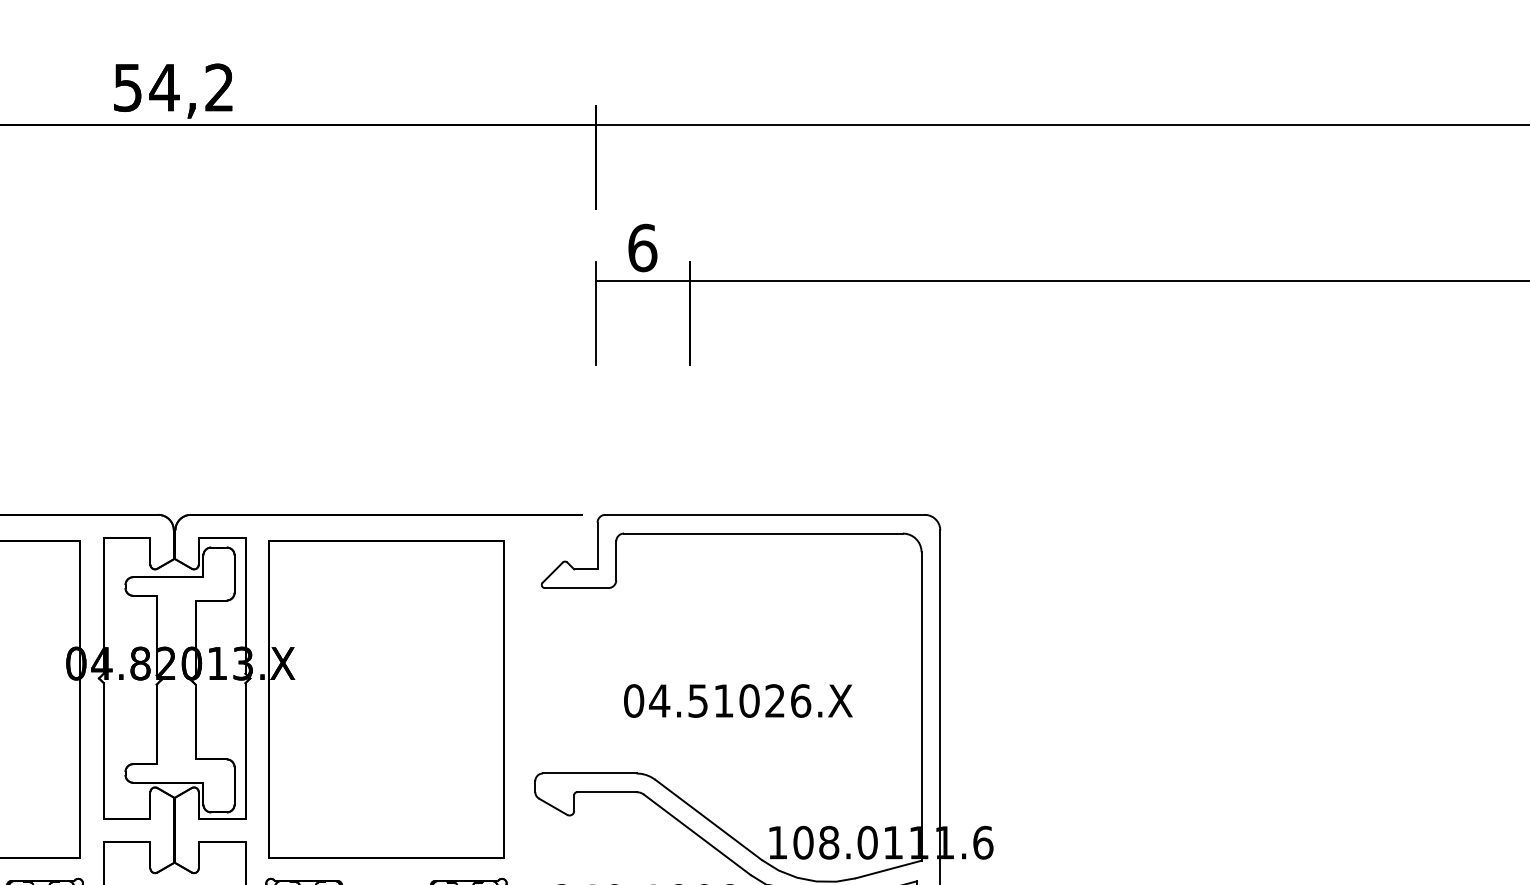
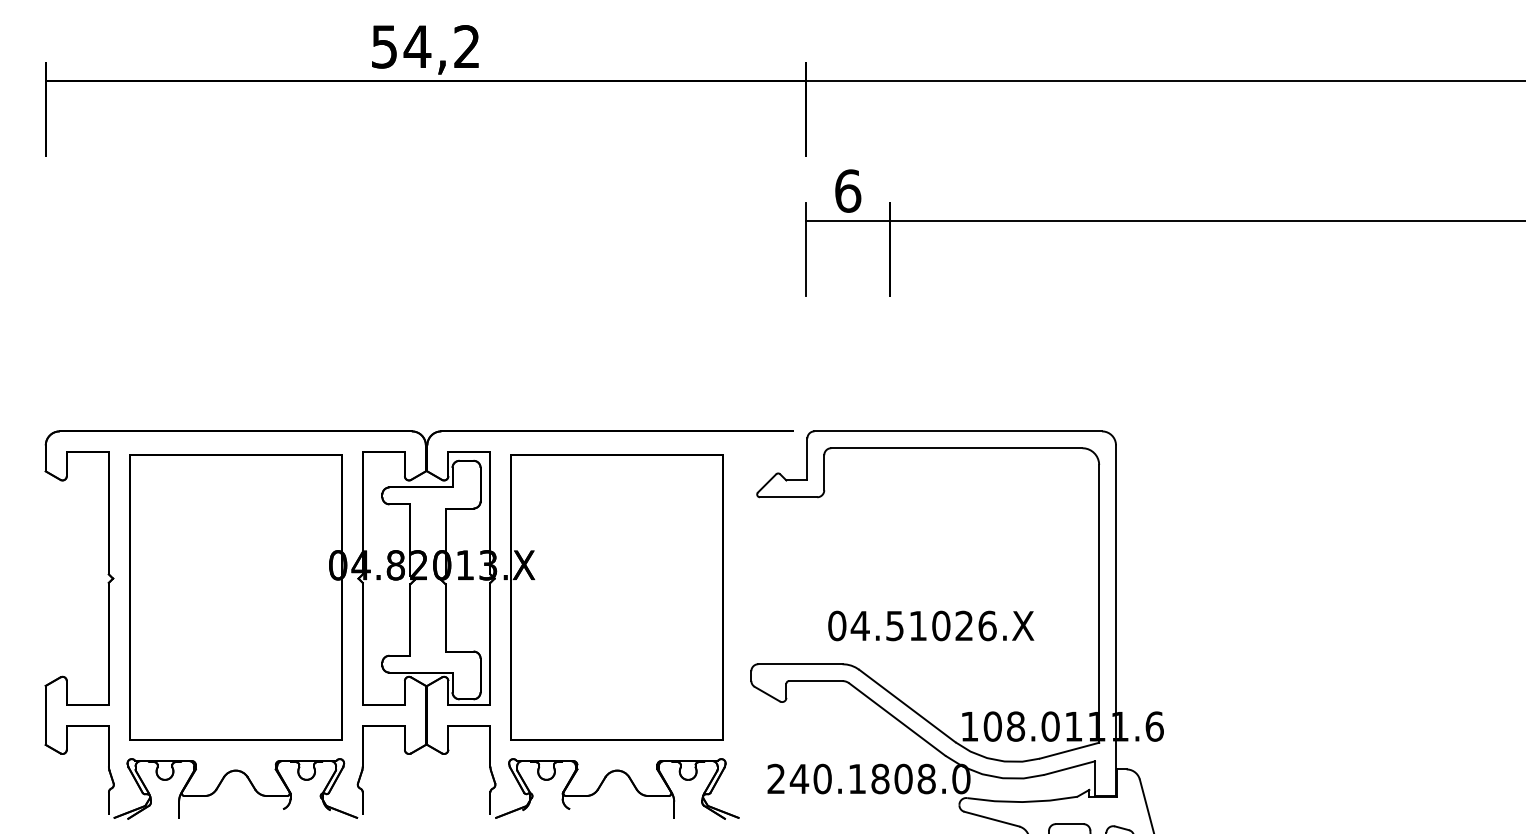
text: (738, 700) -> (931, 625), moved

